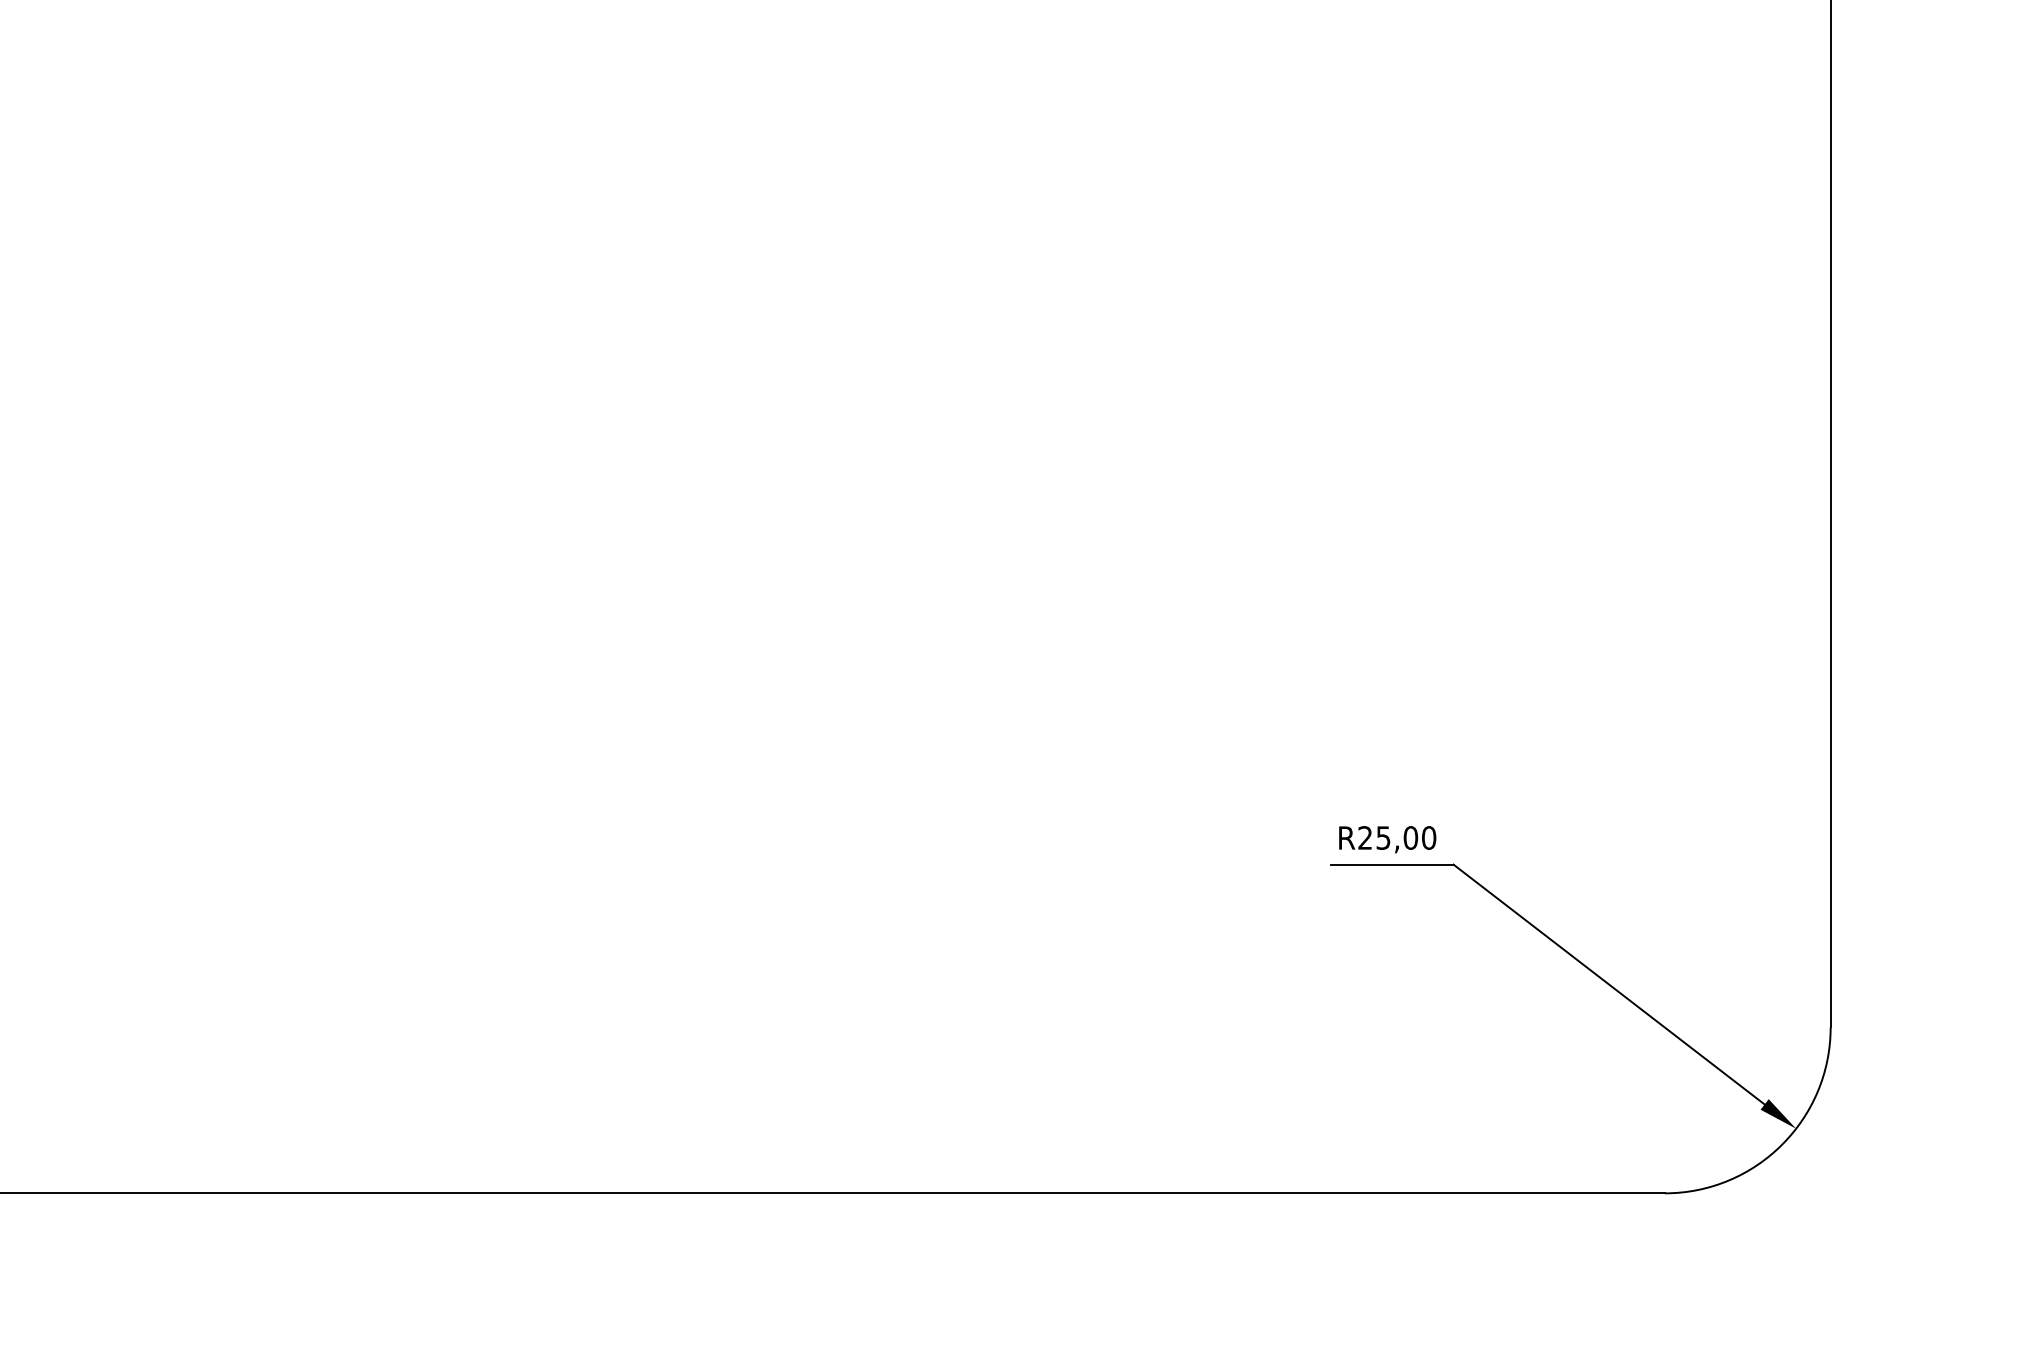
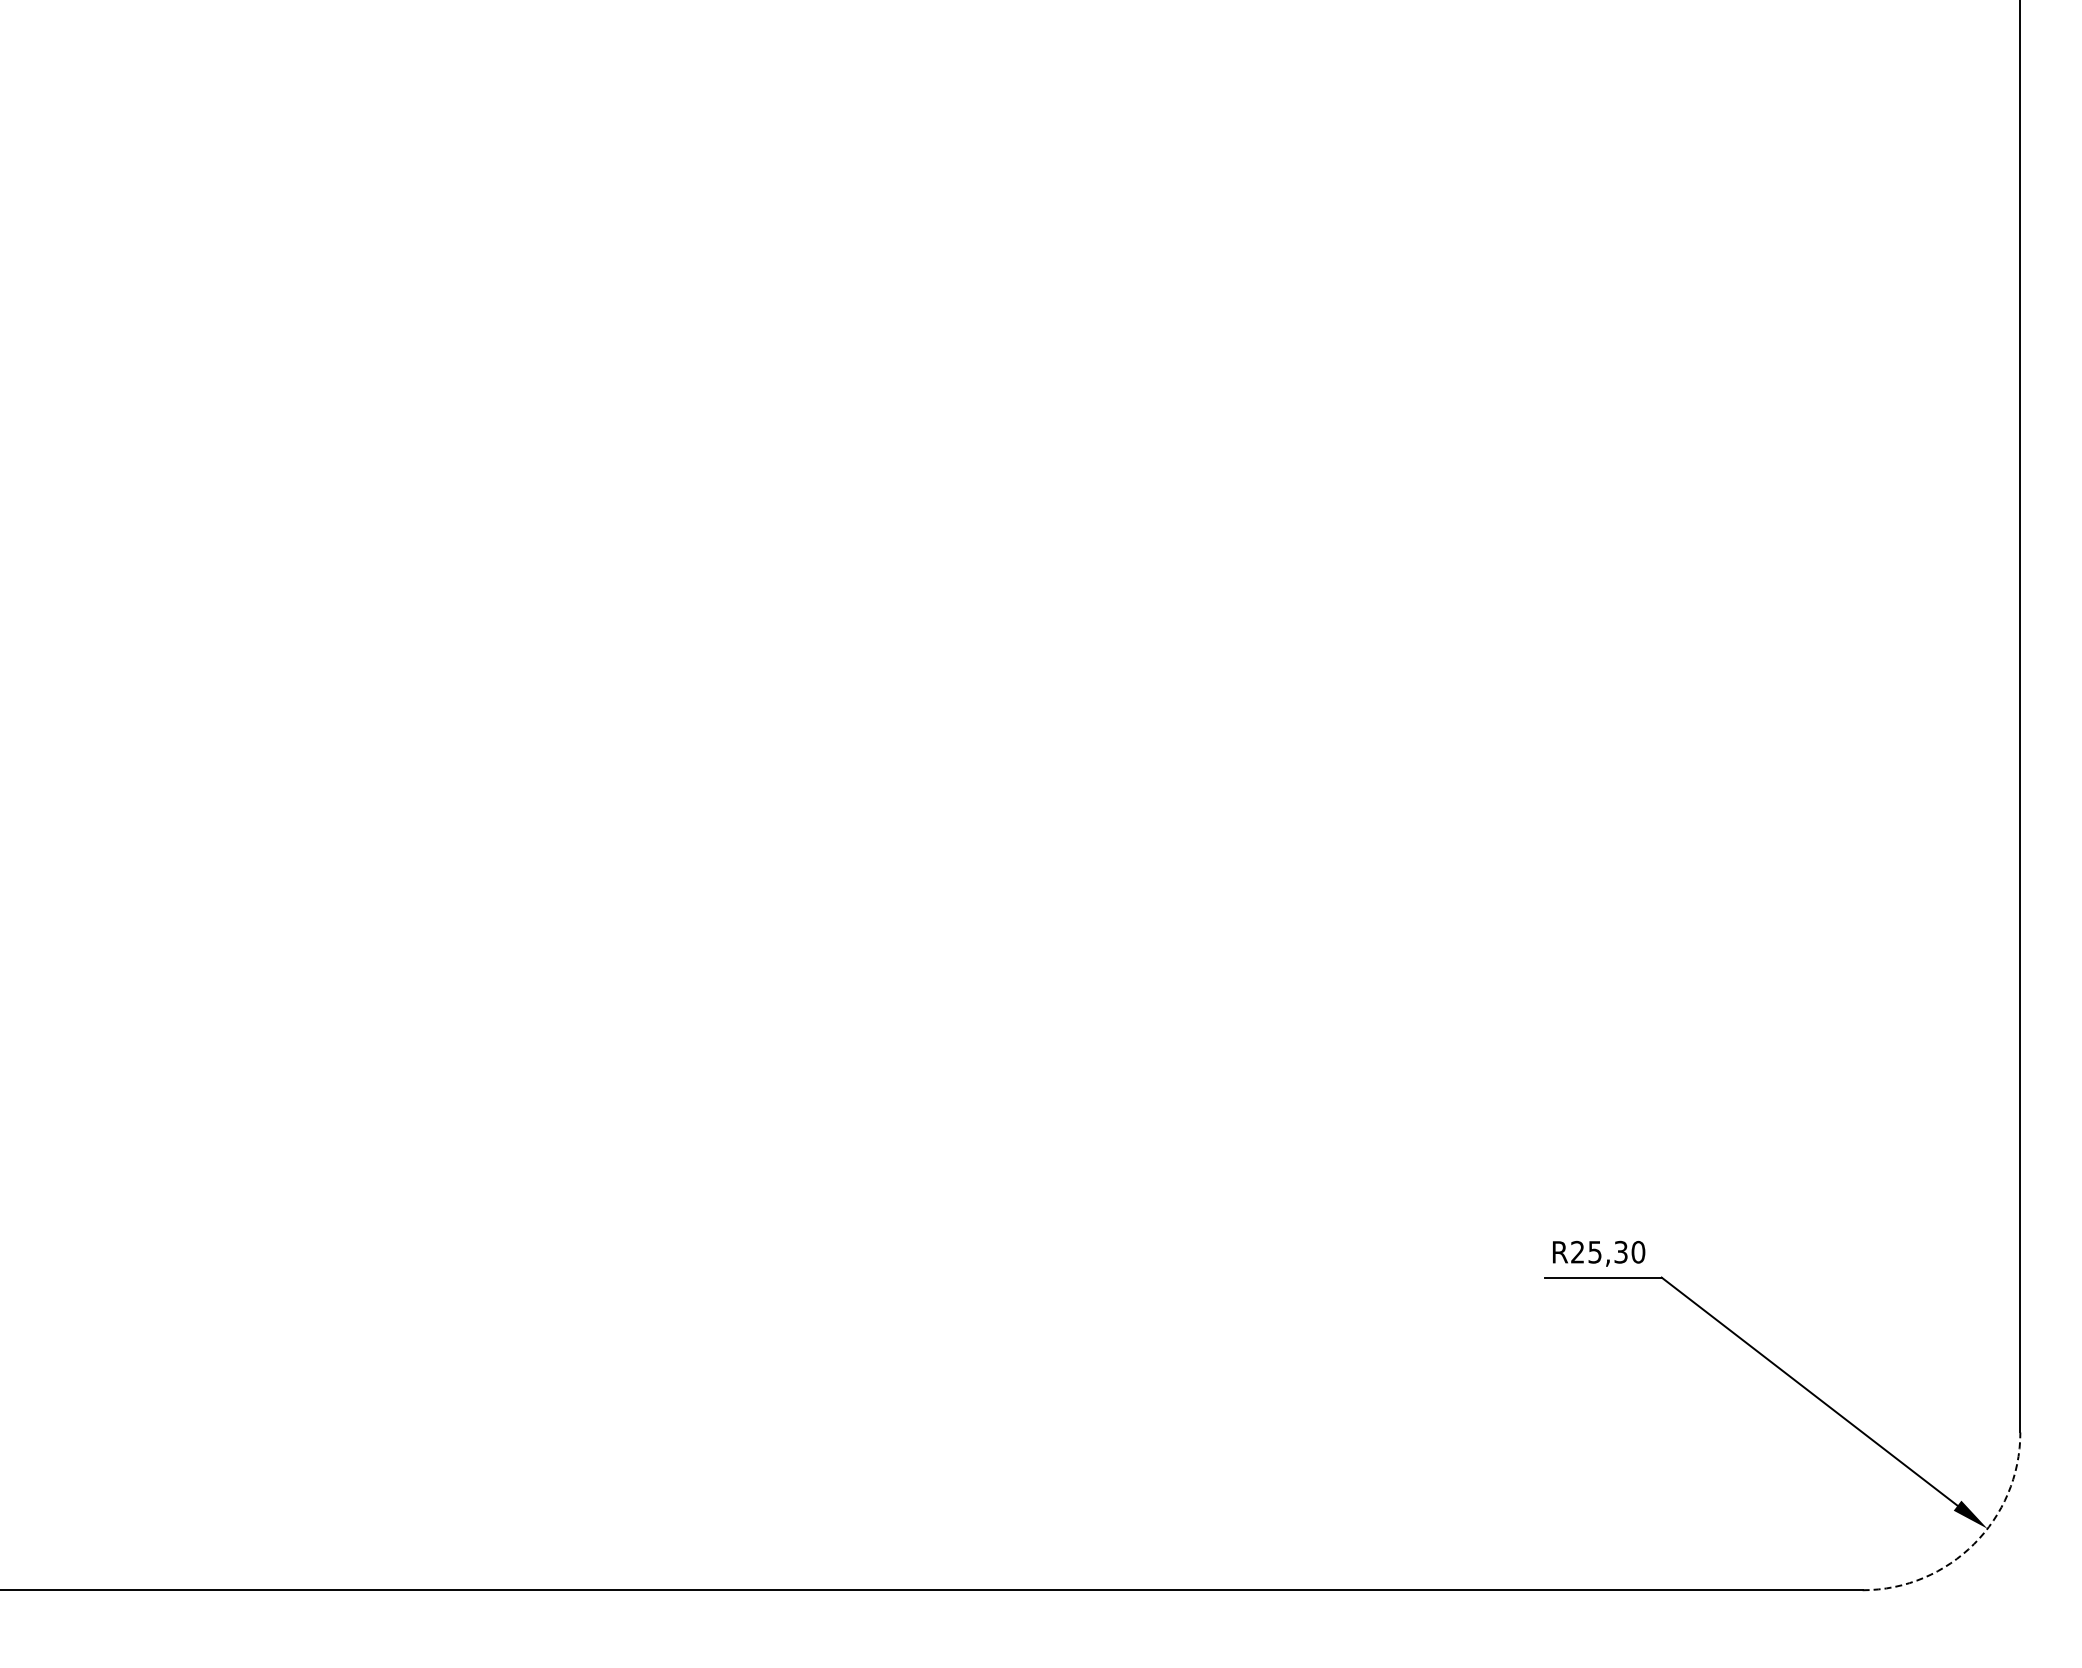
text: (1410, 838) -> (1620, 1252), R25,00 -> R25,30
arc: (1782, 1145) -> (1974, 1544), solid -> dashed

